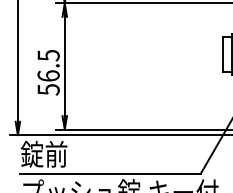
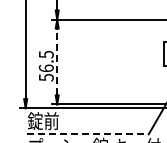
line: (65, 65) -> (57, 61), solid -> dashed
line: (109, 174) -> (87, 134), solid -> dashed

